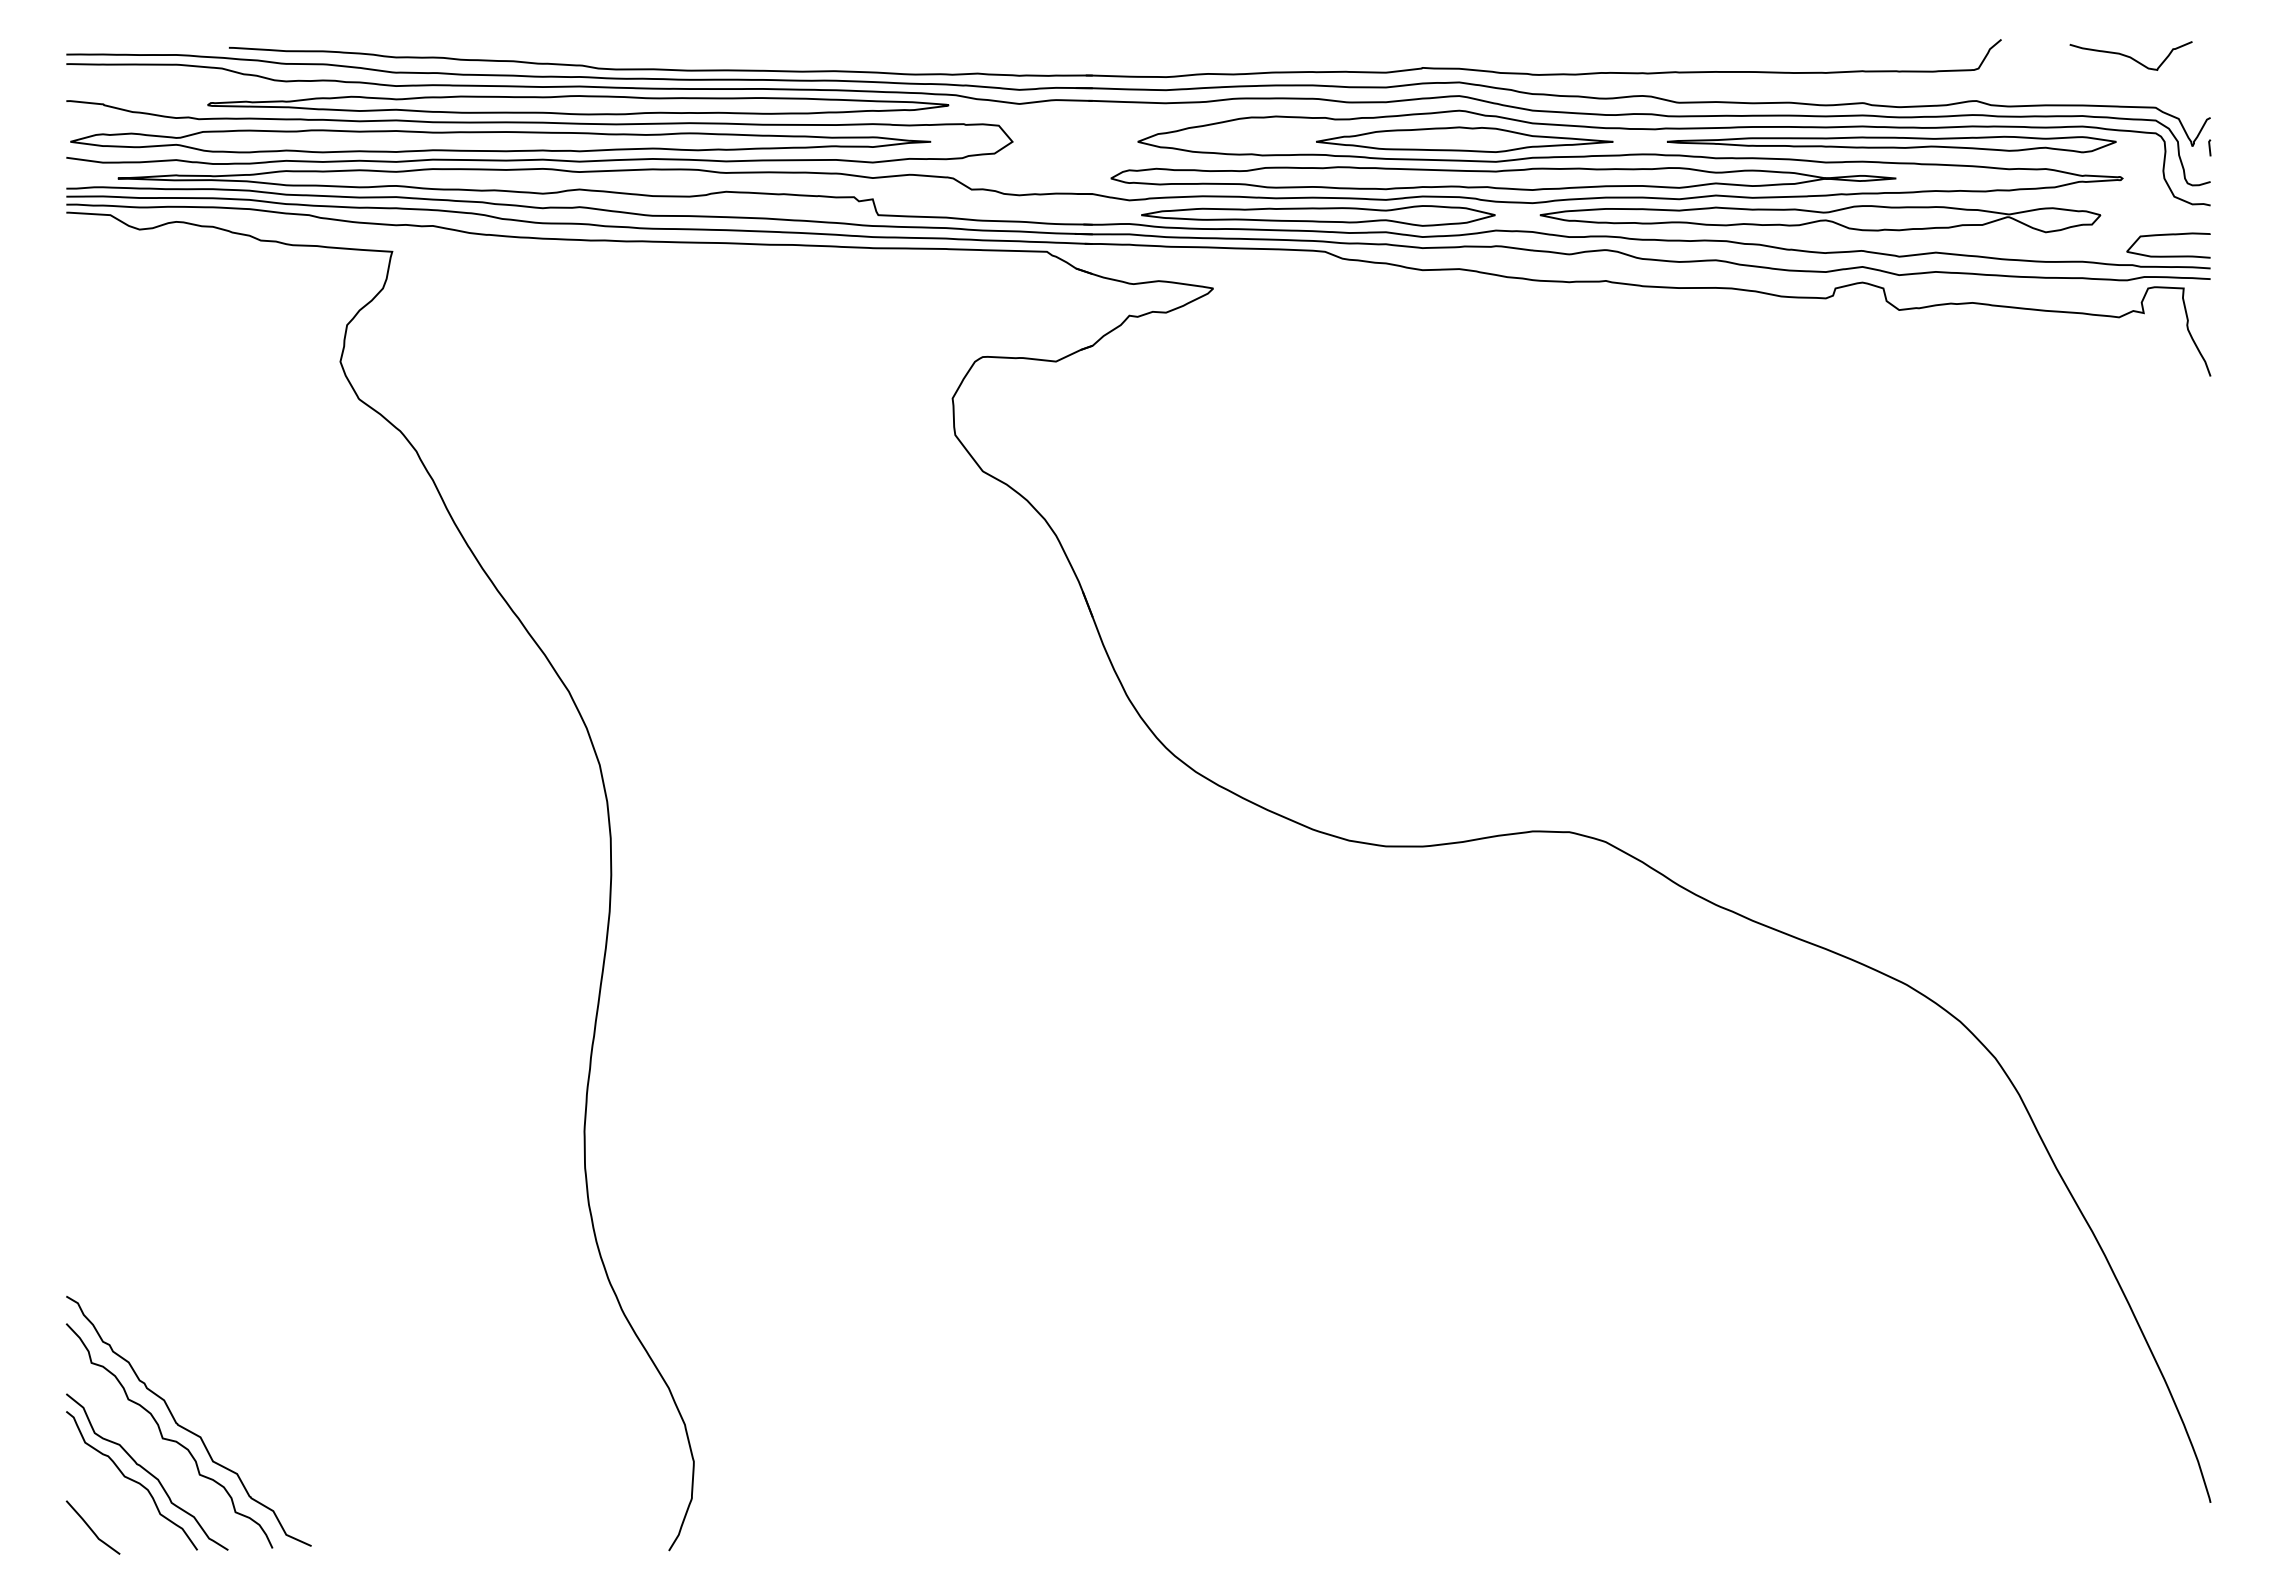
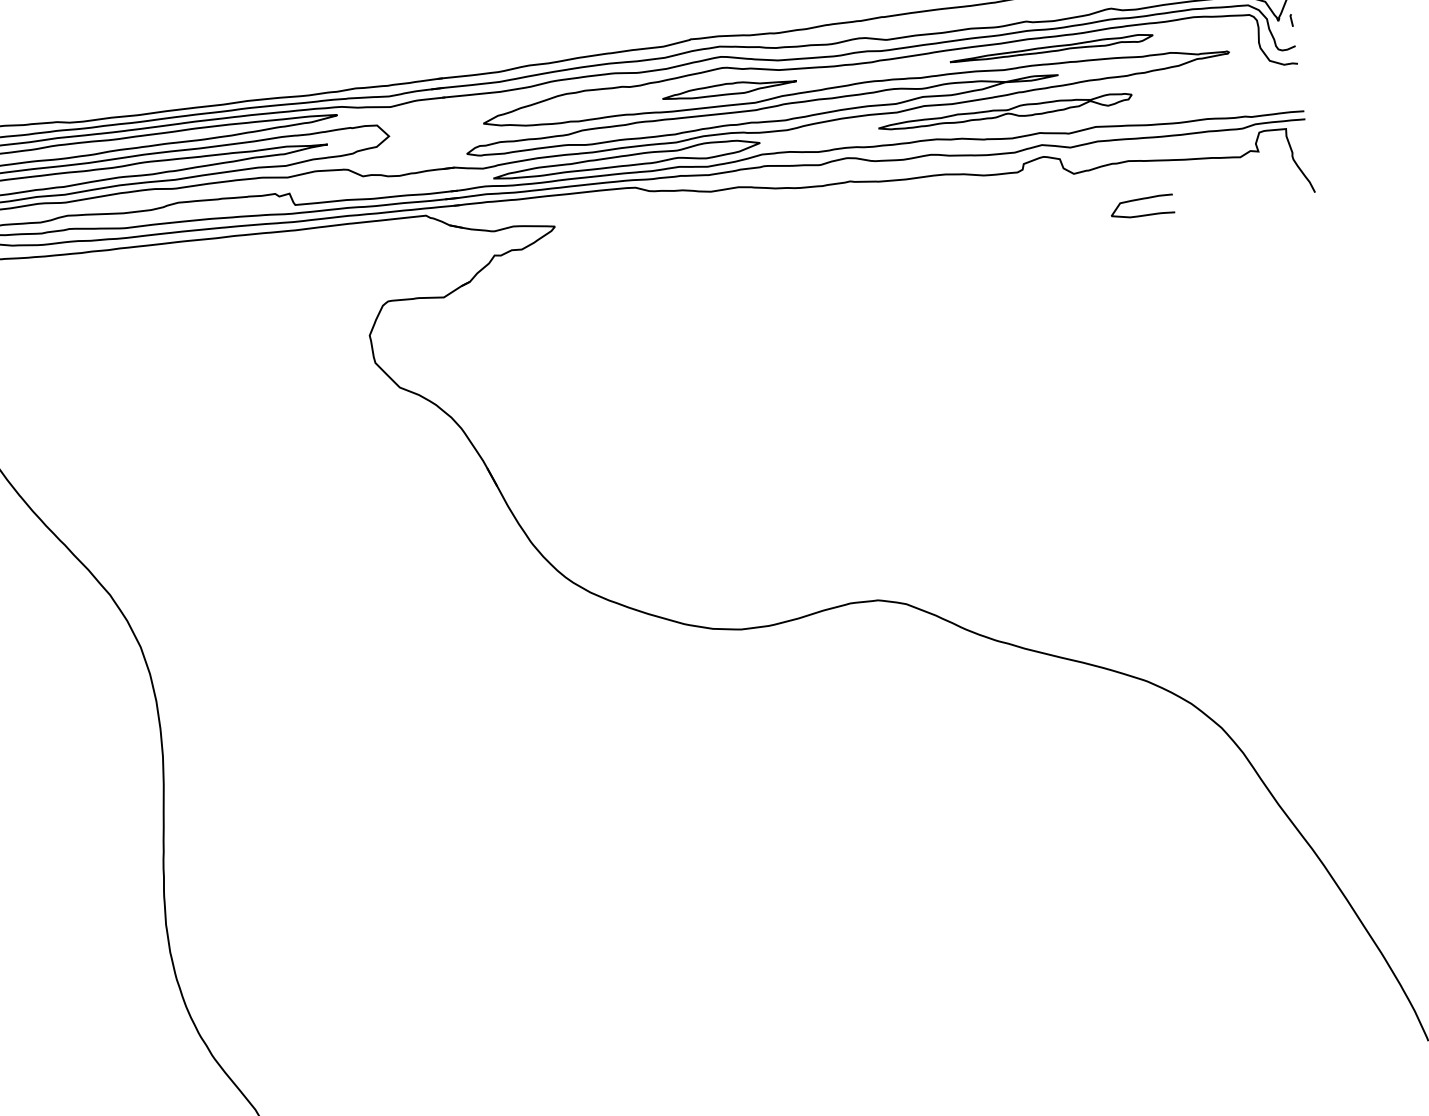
part: (1464, 139) -> (729, 89), size x0.6
part: (1891, 144) -> (1051, 49), size x0.6
part: (1820, 219) -> (1005, 113), size x0.6
curve: (2168, 235) -> (1141, 199), moved

